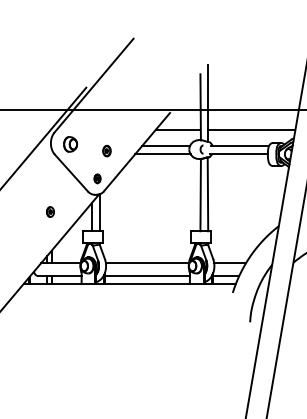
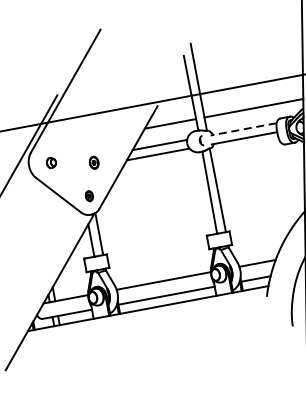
part: (70, 144) -> (51, 163), size x0.6
line: (239, 146) -> (243, 129), solid -> dashed
part: (50, 211) -> (43, 243), removed

